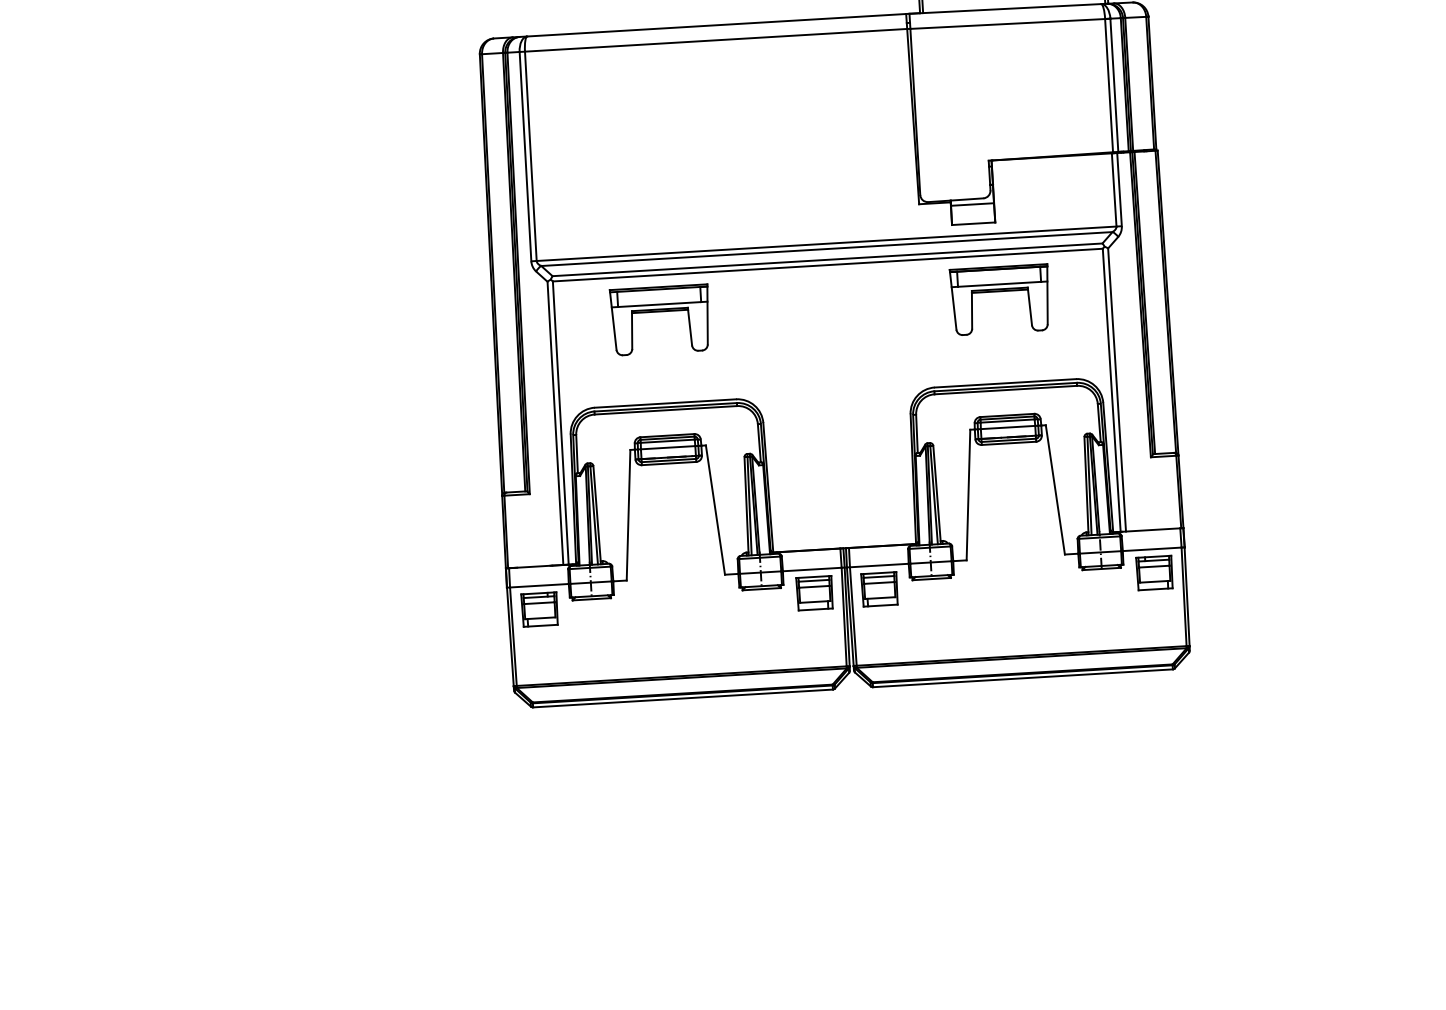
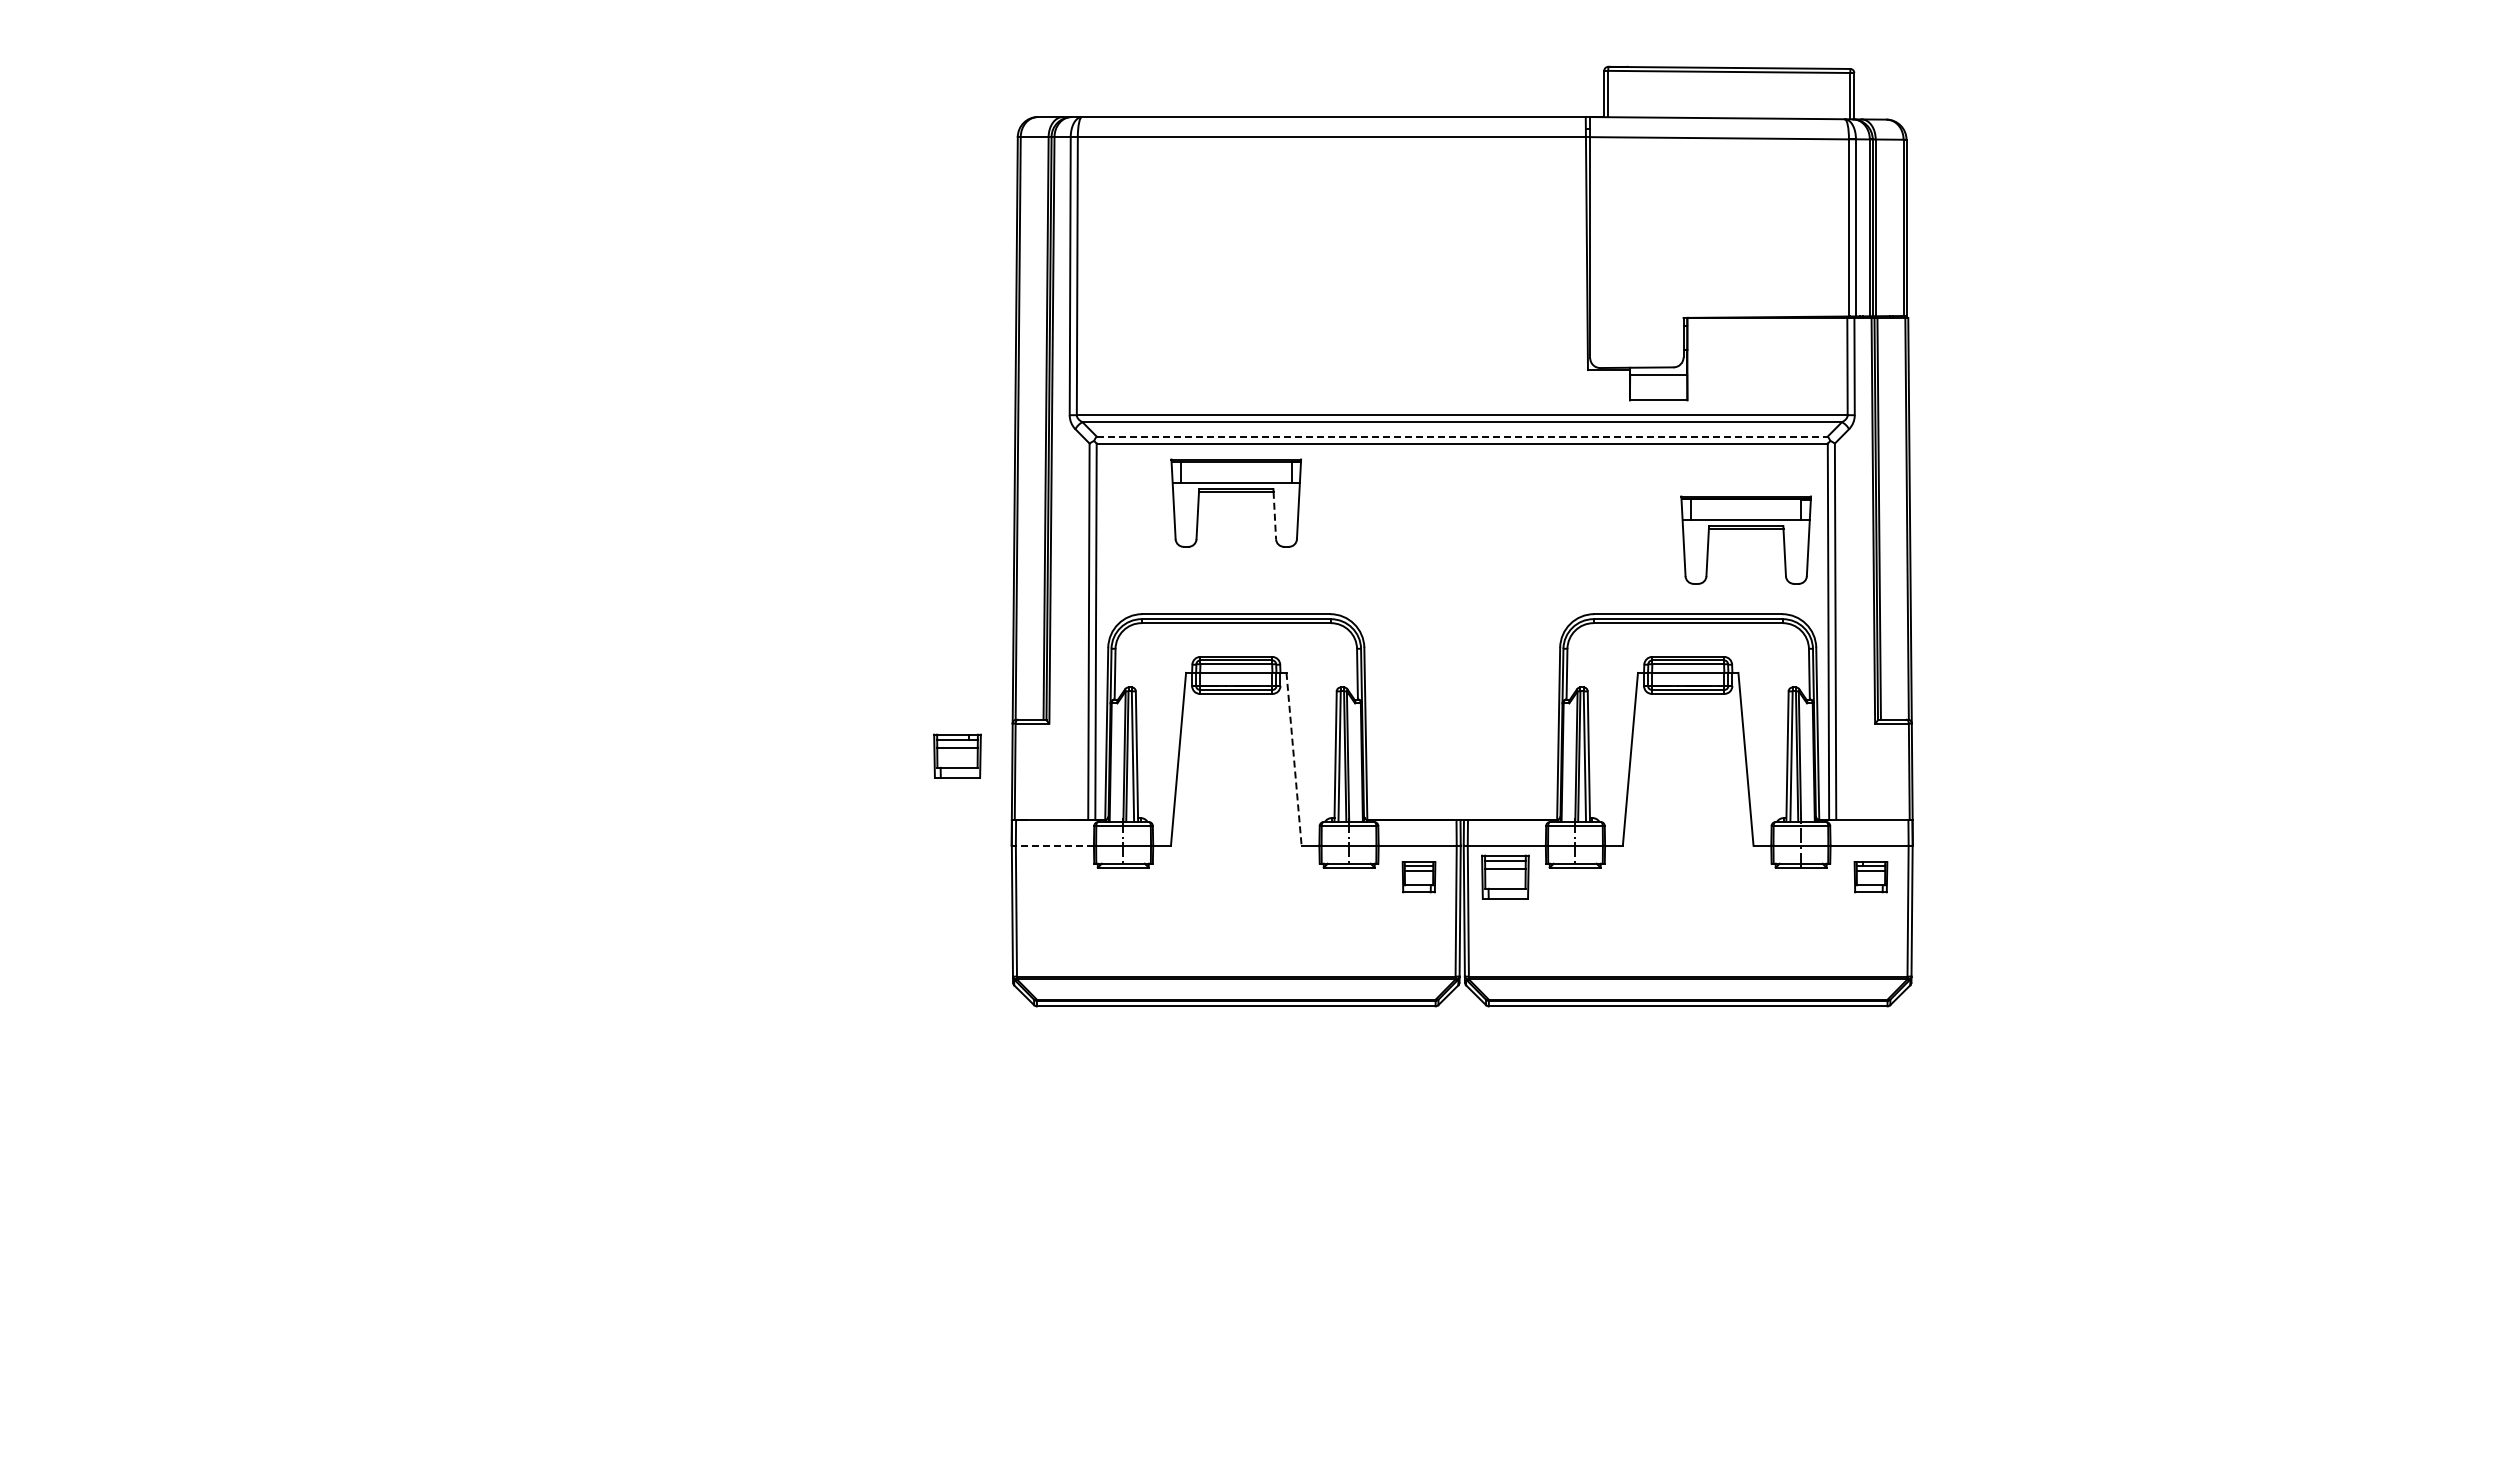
line: (827, 259) -> (1462, 436), solid -> dashed
part: (999, 291) -> (1745, 529), moved
line: (689, 327) -> (1274, 515), solid -> dashed
line: (715, 510) -> (1294, 759), solid -> dashed
part: (1154, 572) -> (1870, 876), size x0.7
line: (539, 585) -> (1054, 845), solid -> dashed
part: (814, 592) -> (1418, 876), size x0.7
part: (539, 609) -> (957, 755), moved

